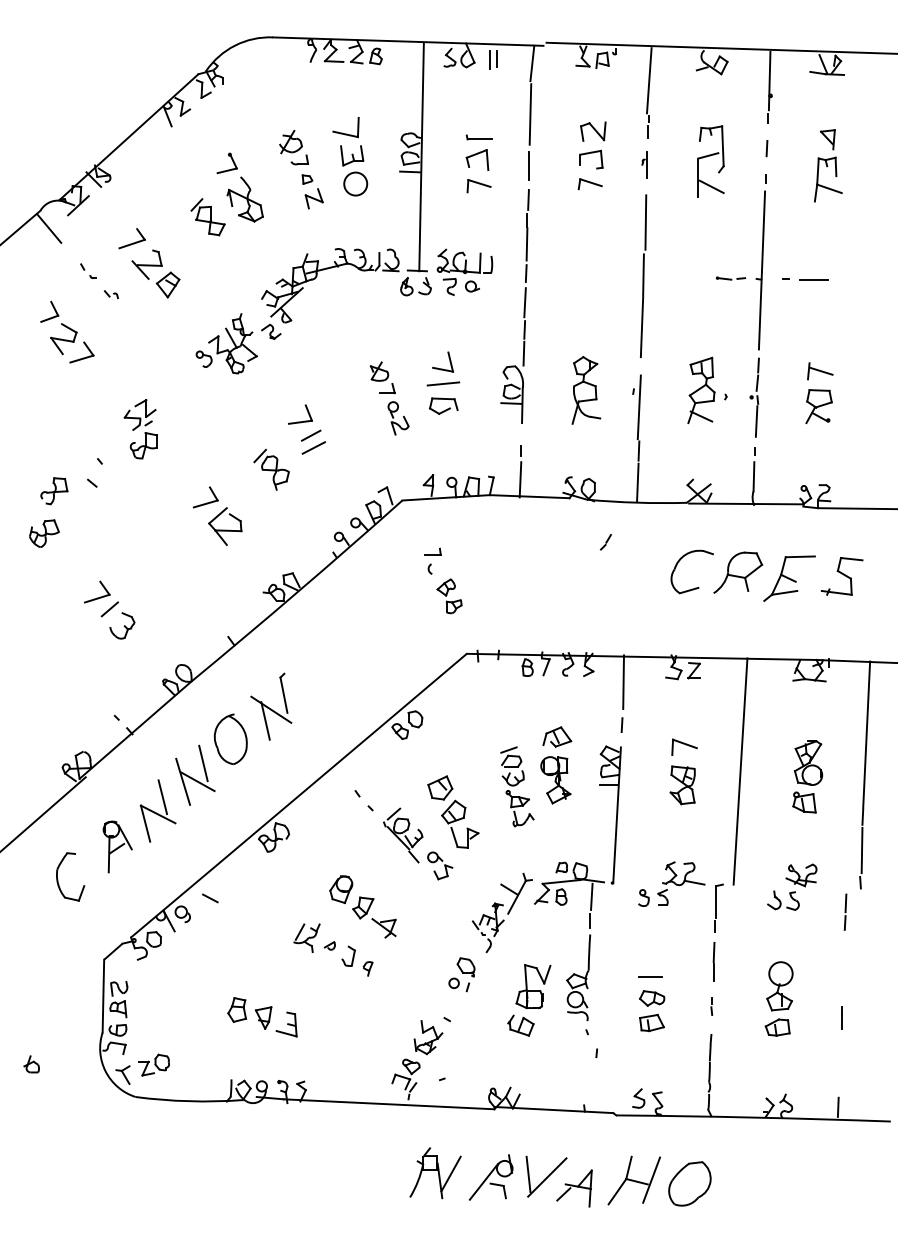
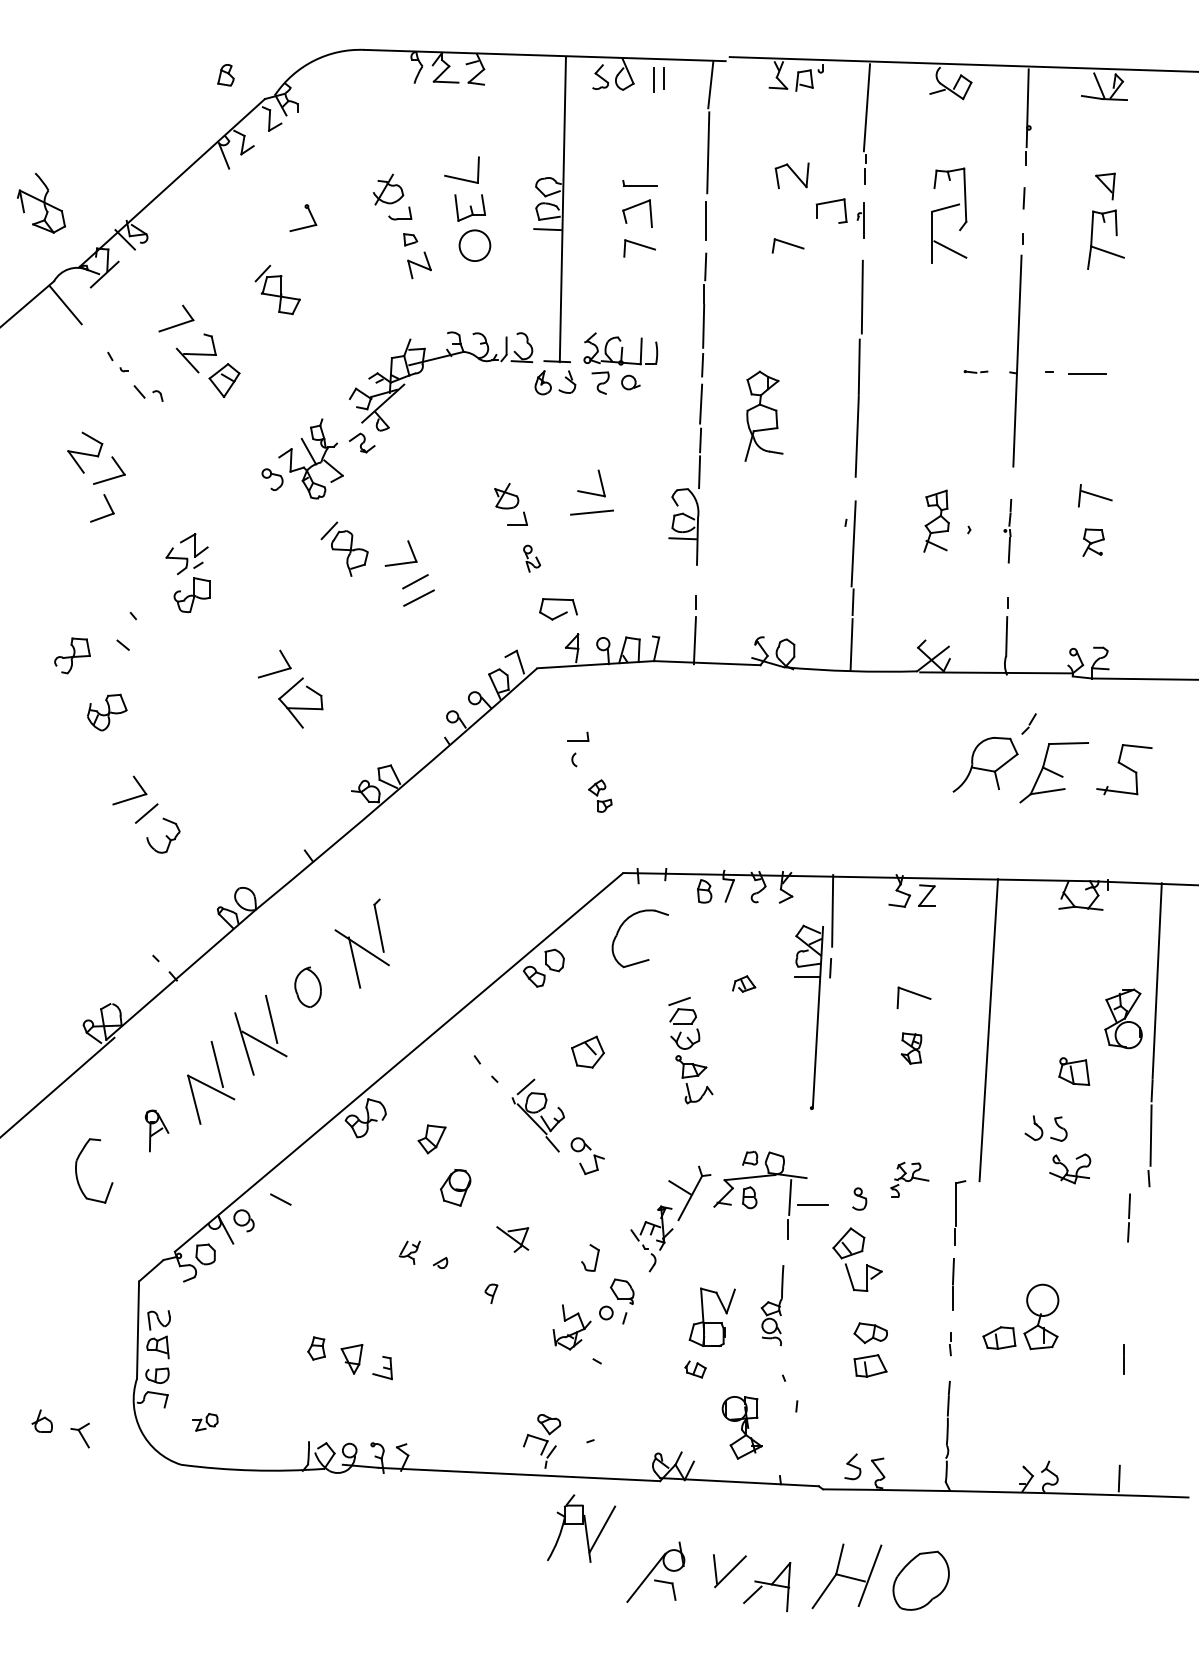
part: (375, 56) -> (225, 75), moved
part: (589, 153) -> (829, 203), moved
part: (244, 199) -> (40, 203), moved
part: (730, 278) -> (975, 371), size x0.6
part: (111, 293) -> (148, 392), size x1.6
part: (54, 309) -> (108, 505), moved
part: (586, 389) -> (763, 415), moved
part: (701, 389) -> (936, 520), size x0.7
part: (754, 398) -> (1007, 531), size x0.6
part: (443, 406) -> (558, 609), moved
part: (818, 406) -> (1093, 542), size x0.6
part: (398, 418) -> (531, 558), size x0.6
part: (271, 469) -> (344, 548), moved
part: (44, 533) -> (107, 712), moved
part: (605, 541) -> (1028, 723), moved
part: (677, 565) -> (620, 929), moved
part: (449, 595) -> (600, 795), size x0.7
part: (556, 736) -> (743, 983), size x0.6
part: (230, 739) -> (307, 987), size x0.6
part: (808, 762) -> (1123, 1018), moved
part: (555, 780) -> (741, 1427), moved
part: (682, 785) -> (911, 1048), size x0.6
part: (616, 817) -> (816, 1020), moved
part: (460, 824) -> (857, 1259), moved
part: (117, 846) -> (156, 1130), size x0.6
part: (681, 883) -> (909, 1179), size x0.6
part: (783, 900) -> (1045, 1128), moved
part: (362, 908) -> (431, 1139), moved
part: (306, 938) -> (409, 1252), size x0.6
part: (348, 956) -> (590, 1257), moved
line: (650, 976) -> (812, 1204), moved
part: (578, 977) -> (772, 1305), size x0.7
part: (237, 1009) -> (316, 1348), size x0.7
part: (286, 1024) -> (382, 1367), size x0.7
part: (520, 1025) -> (695, 1369), size x0.6
part: (777, 1027) -> (999, 1337), moved
part: (428, 1037) -> (571, 1327), moved
part: (153, 1065) -> (205, 1422), size x0.6
part: (122, 1075) -> (79, 1435), moved
part: (435, 1173) -> (581, 1528), moved
part: (546, 1176) -> (729, 1570), size x0.6

